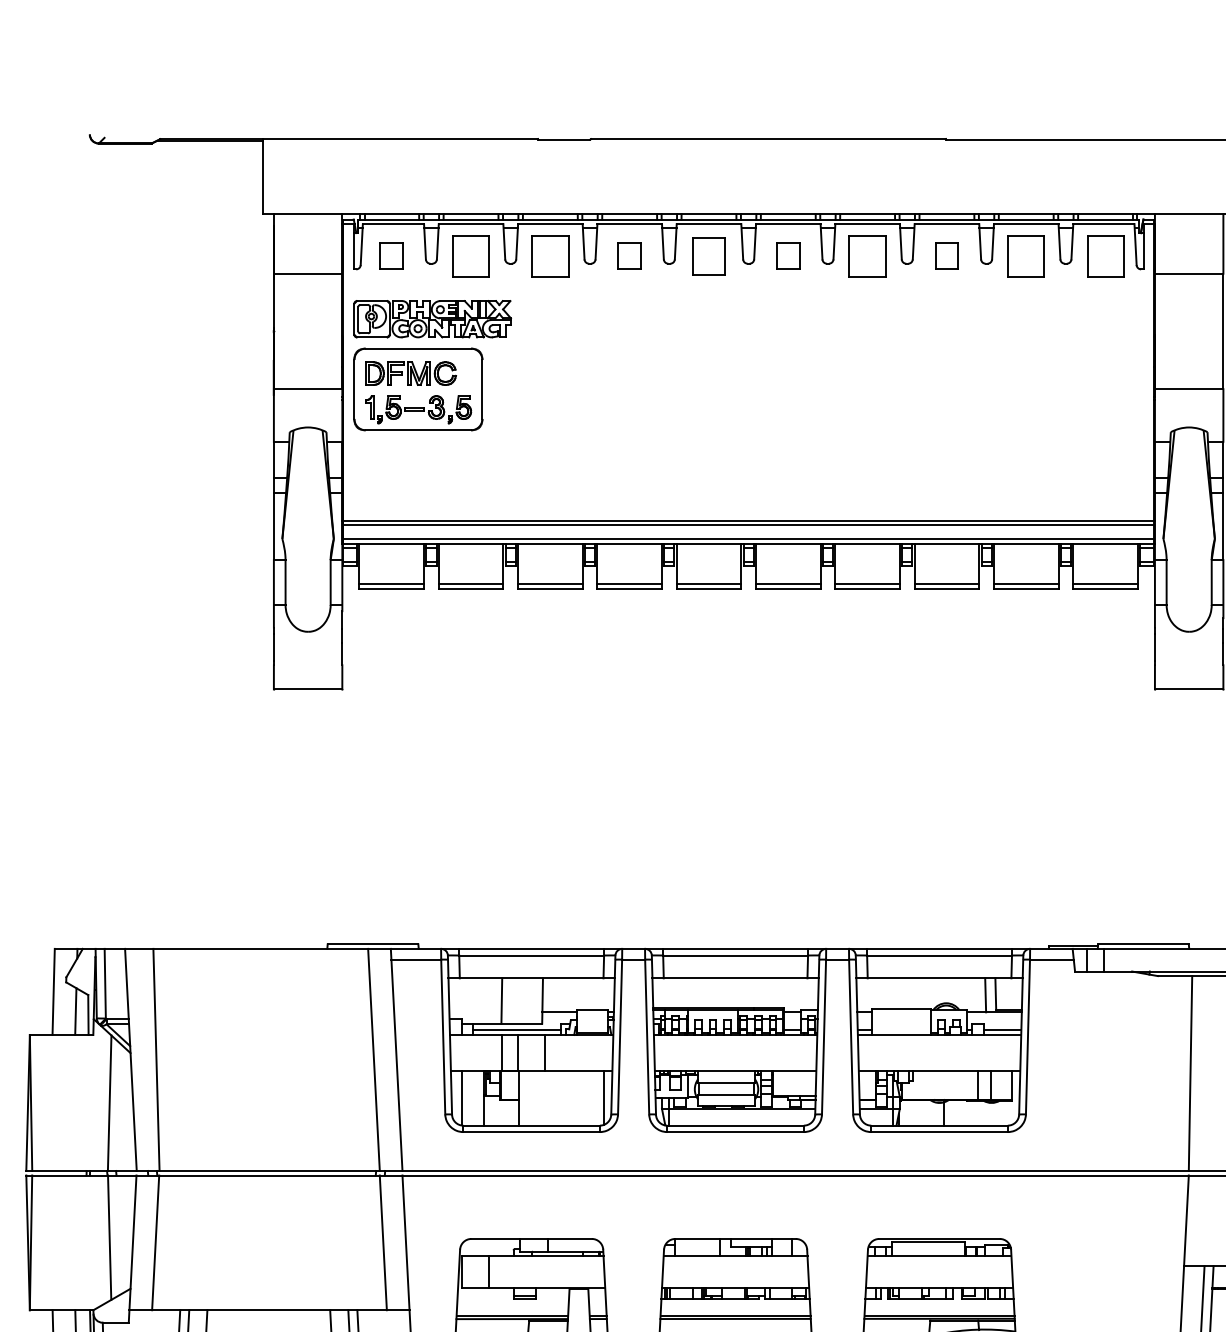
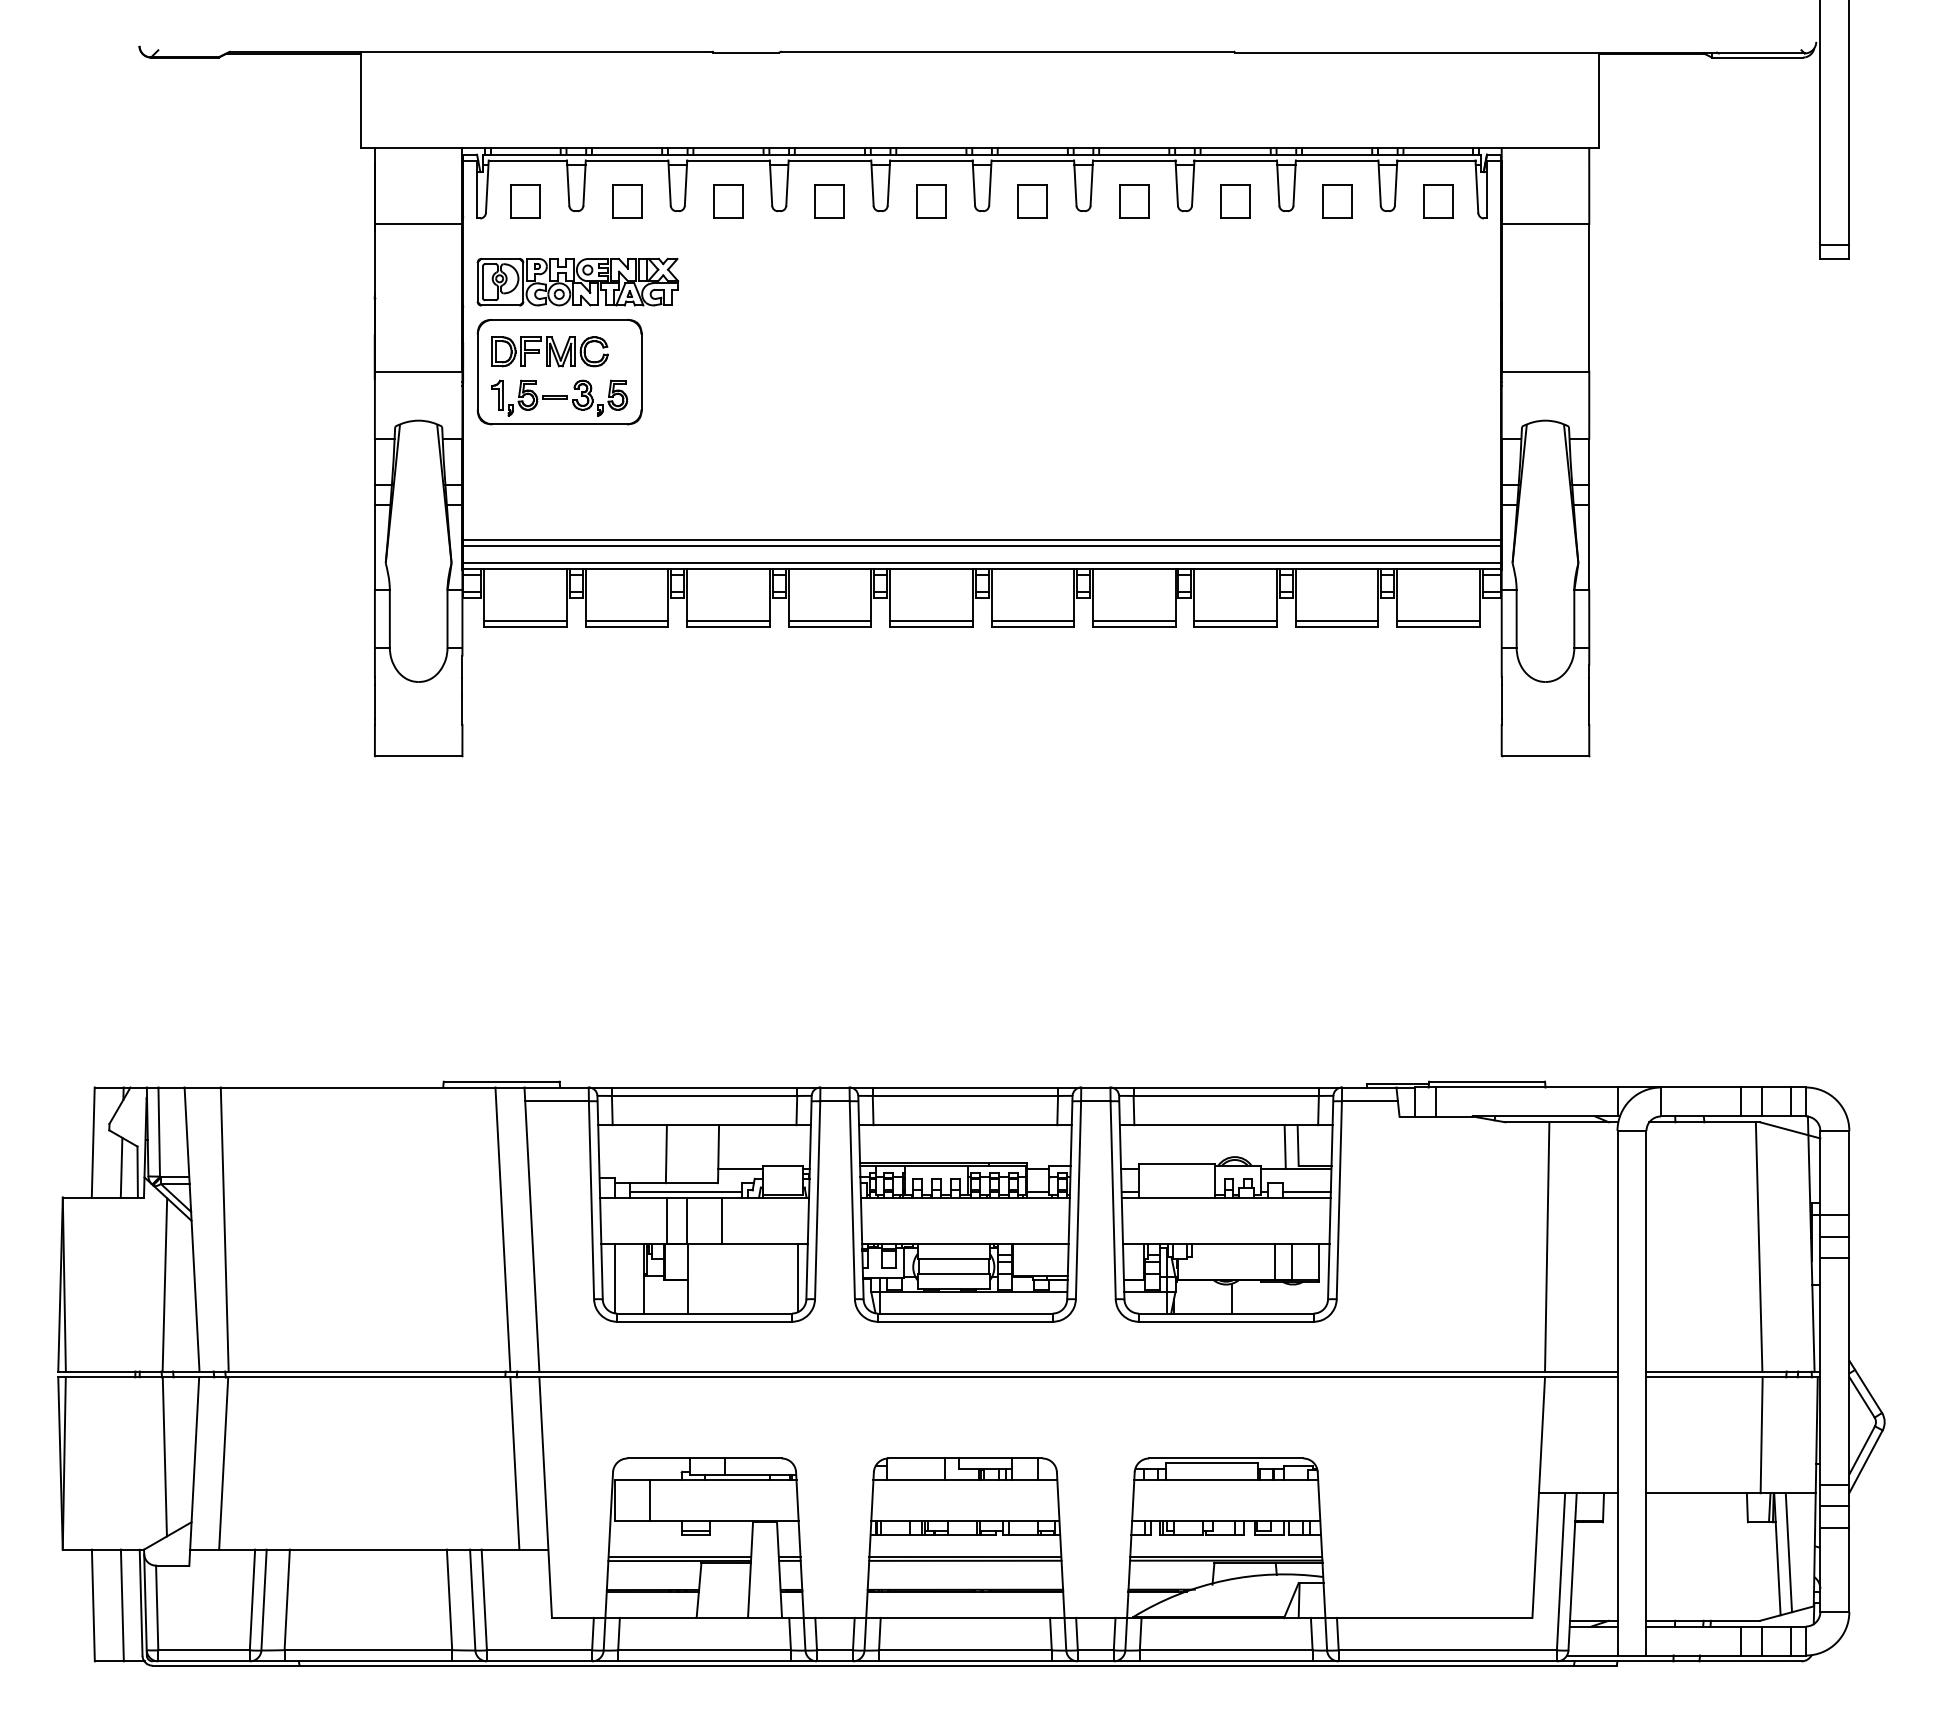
part: (471, 256) -> (627, 201), size x0.62
part: (550, 256) -> (728, 201), size x0.62
part: (709, 256) -> (931, 201), size x0.71
part: (867, 256) -> (1134, 201), size x0.62
part: (1026, 256) -> (1337, 201), size x0.62
part: (1105, 256) -> (1438, 201), size x0.62

